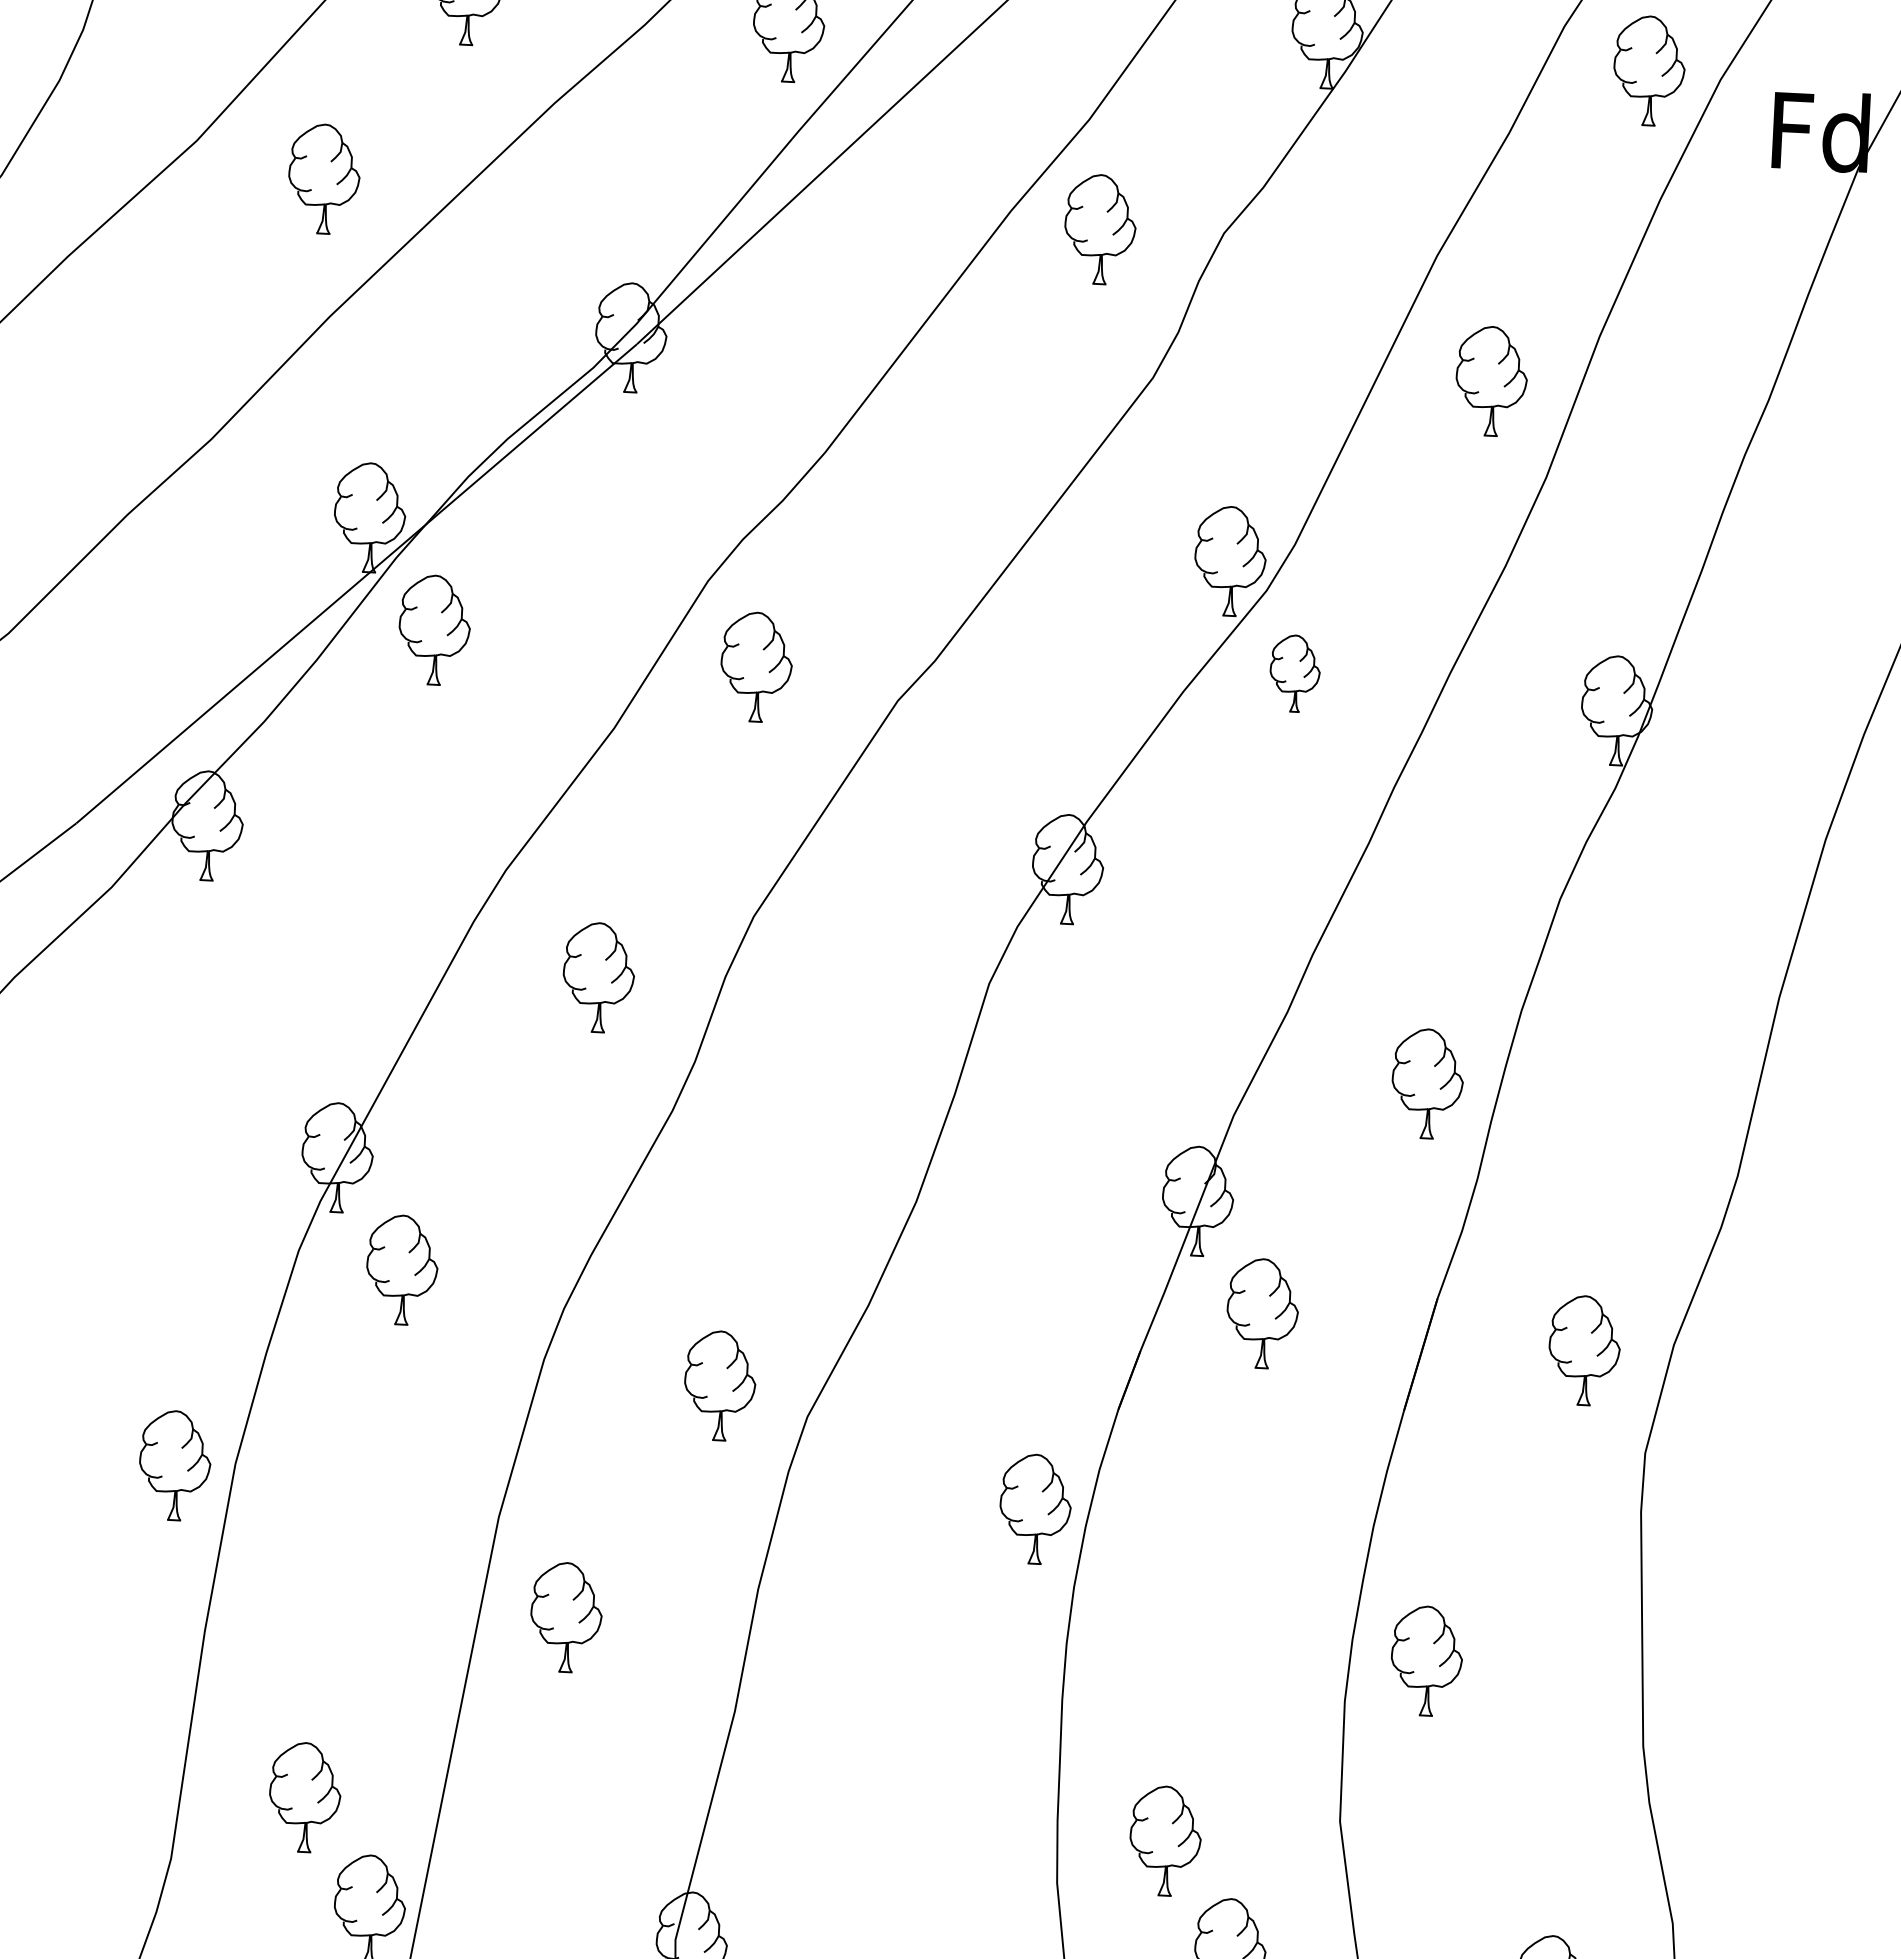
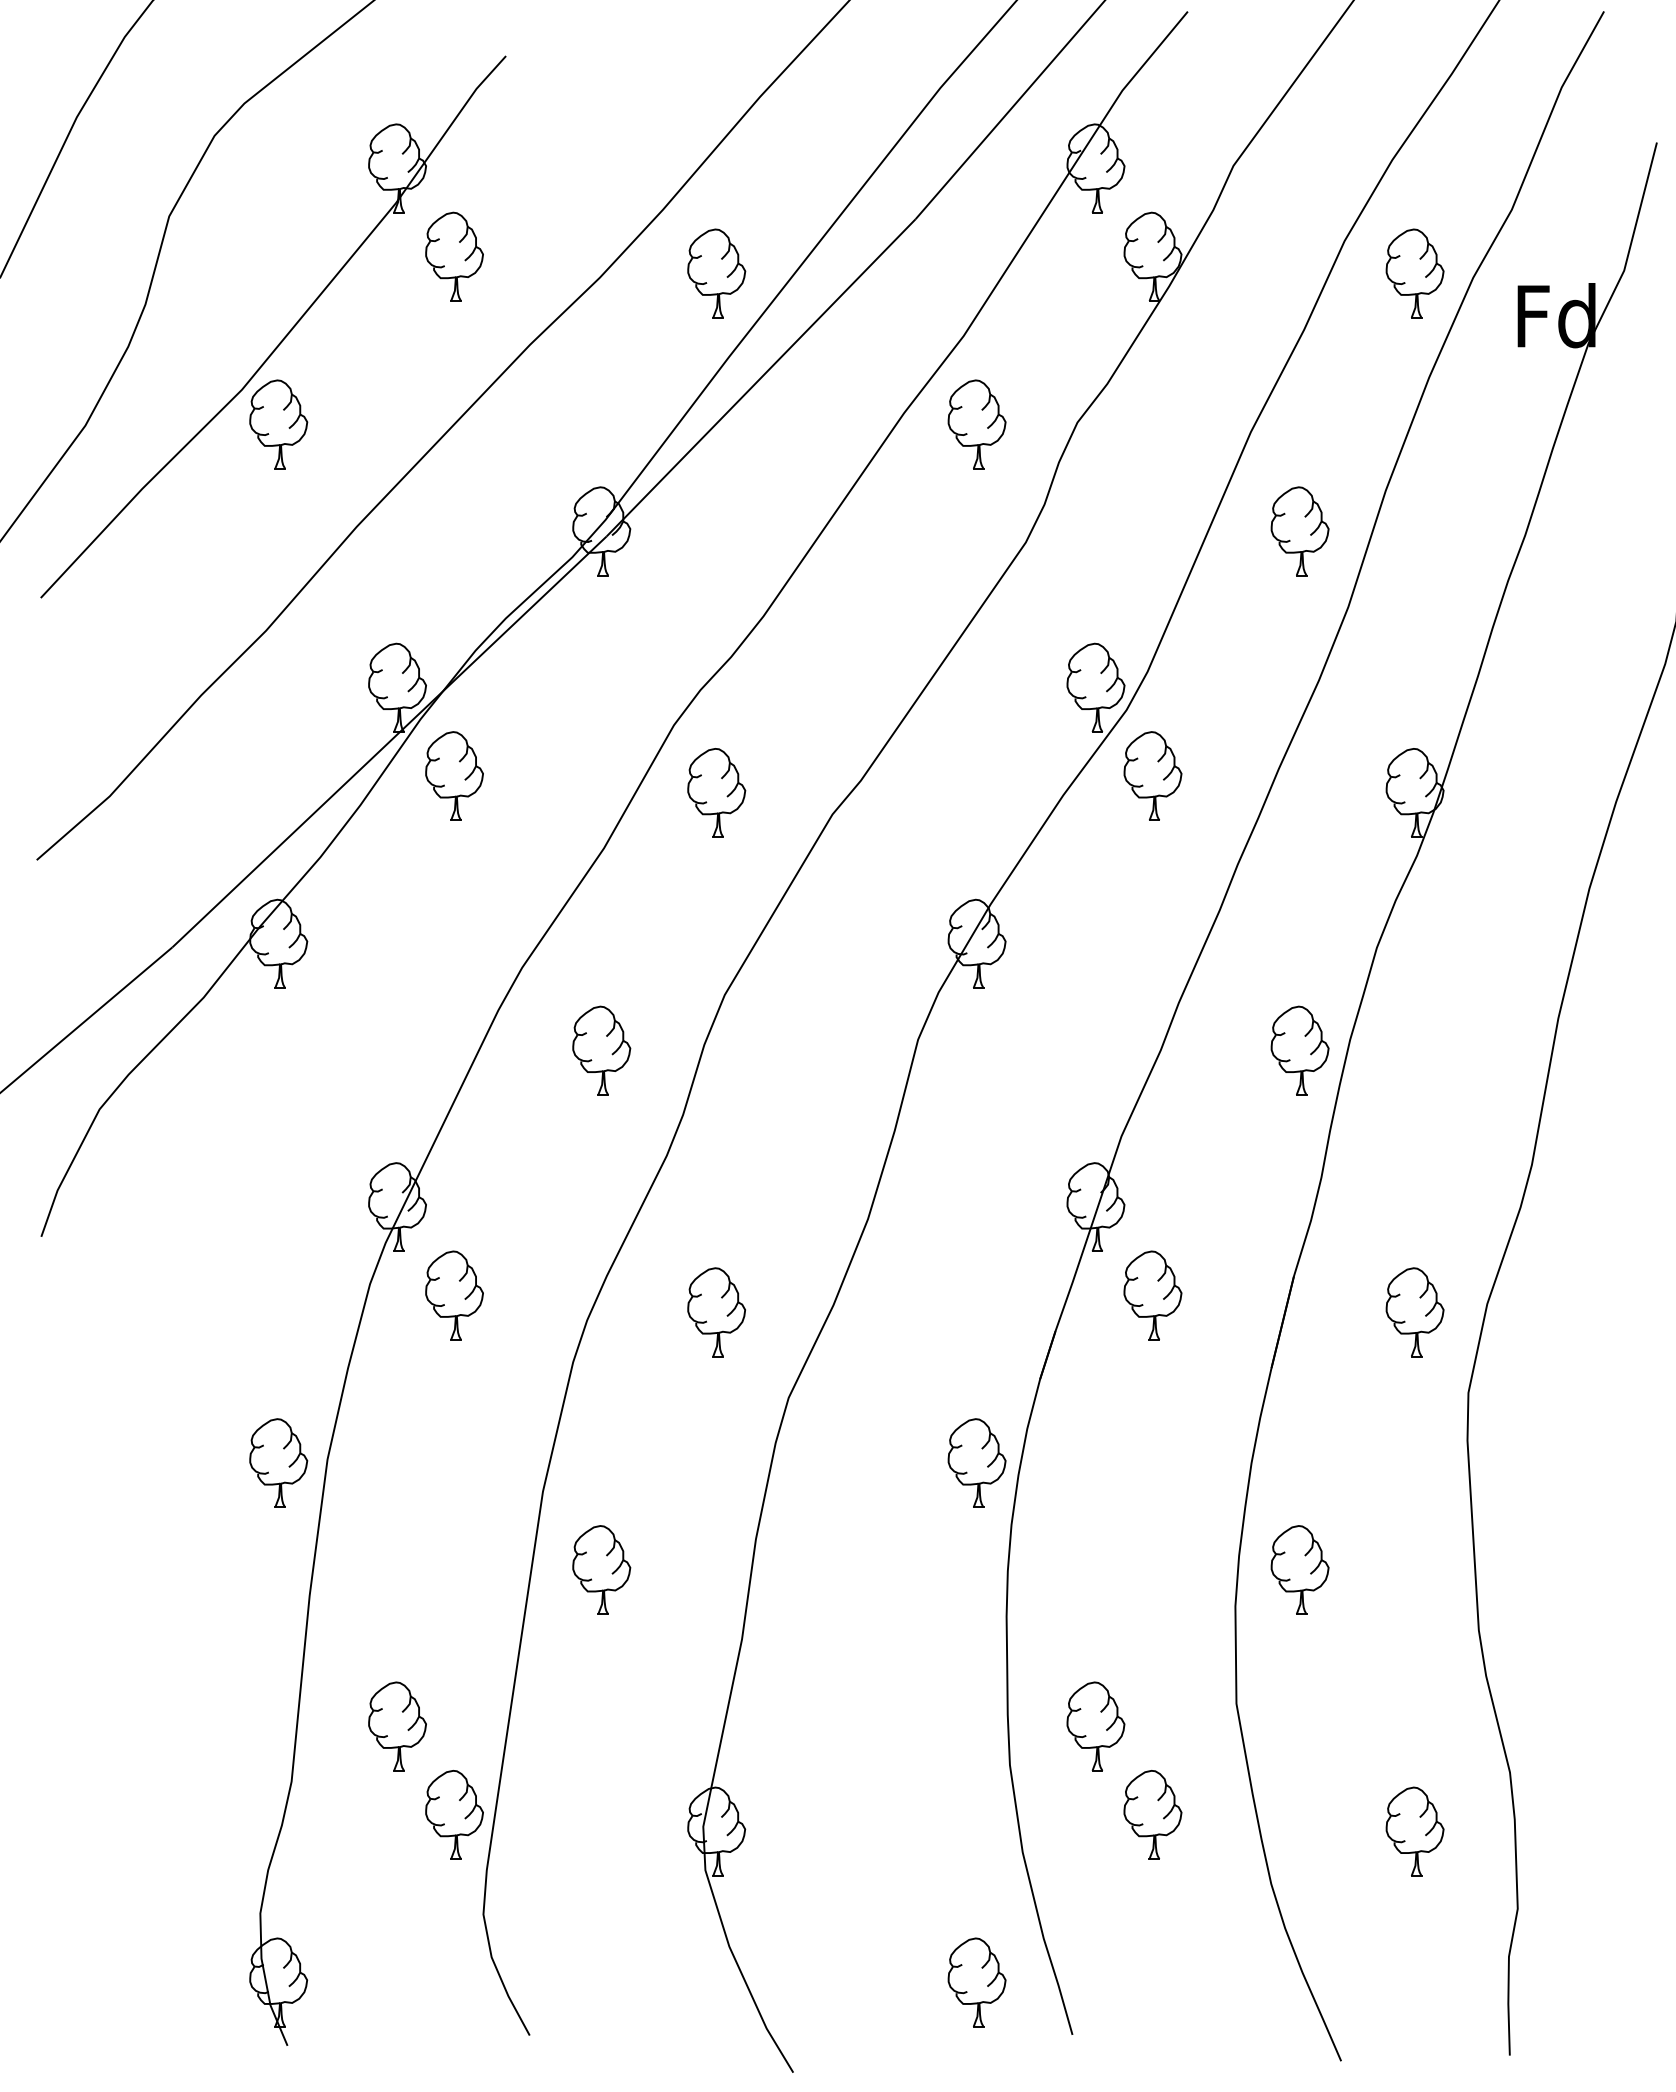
part: (323, 179) -> (278, 424), moved
part: (1294, 672) -> (1152, 775), size x1.43
part: (1426, 1083) -> (1299, 1050), moved
part: (719, 1386) -> (716, 1312), moved

